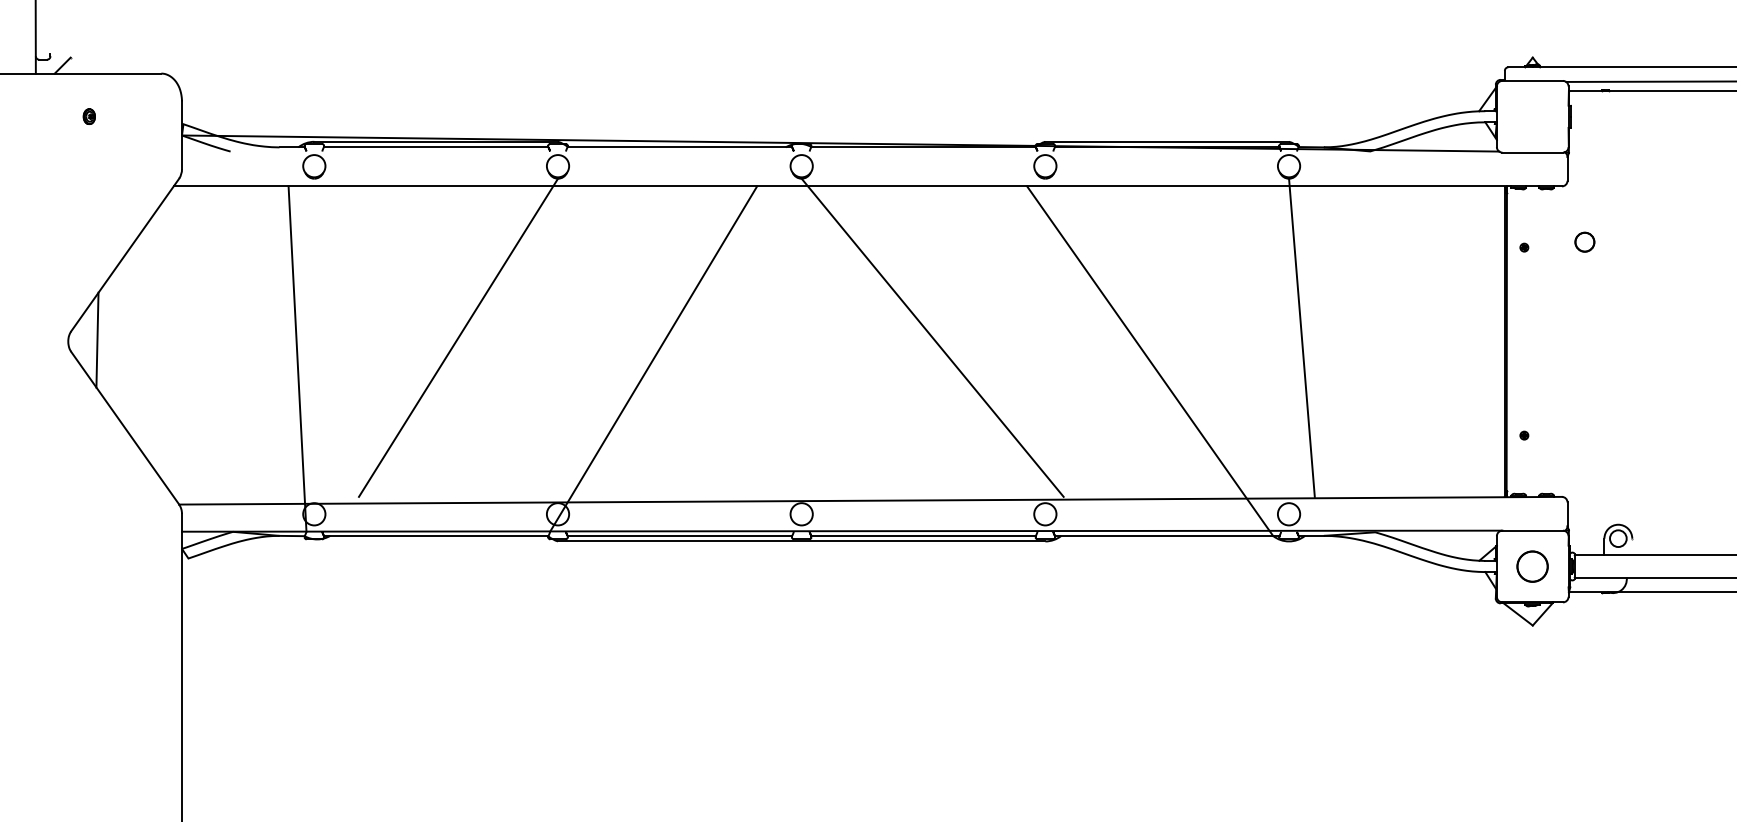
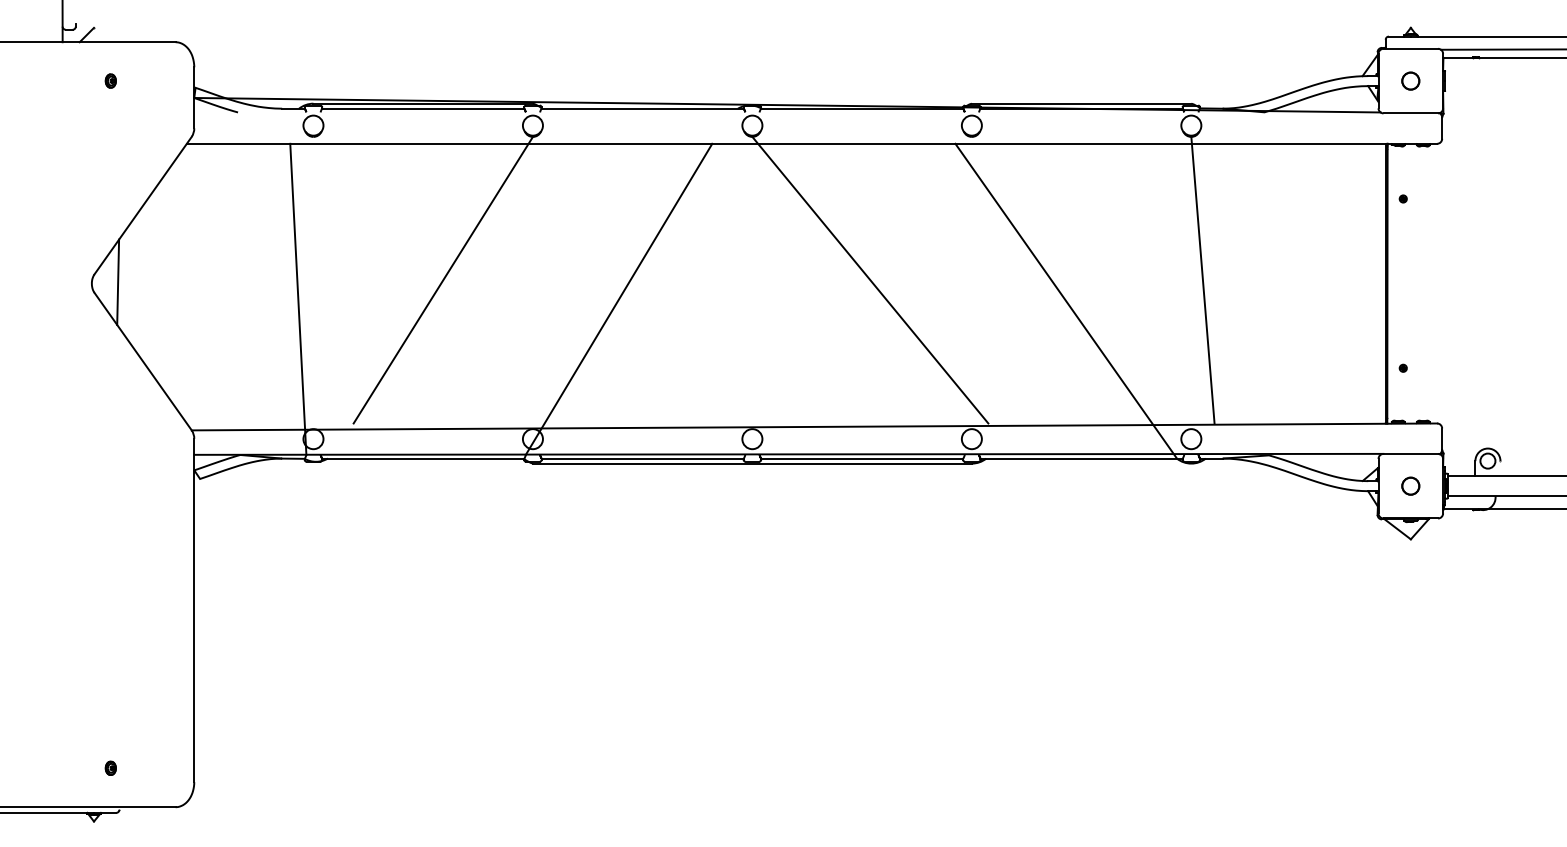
circle: (1584, 241) -> (1410, 80), moved
circle: (1532, 565) -> (1410, 485), size x0.62

